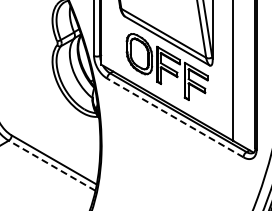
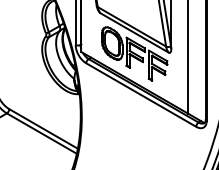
line: (175, 117) -> (141, 94), dashed -> solid
line: (51, 165) -> (41, 133), dashed -> solid

